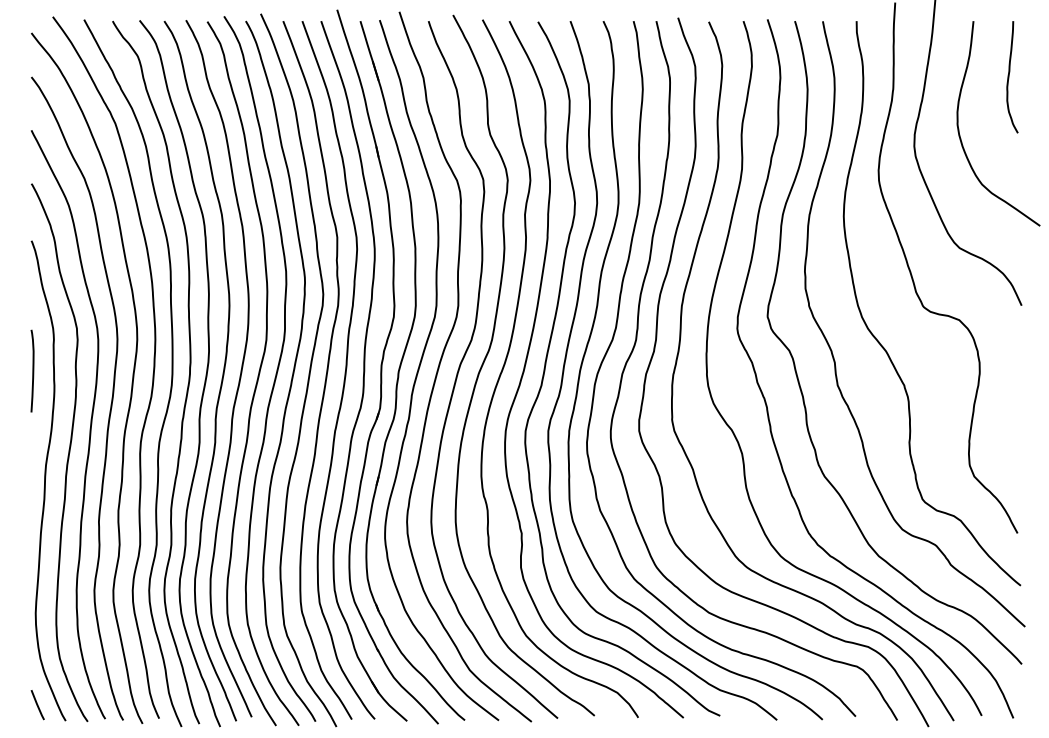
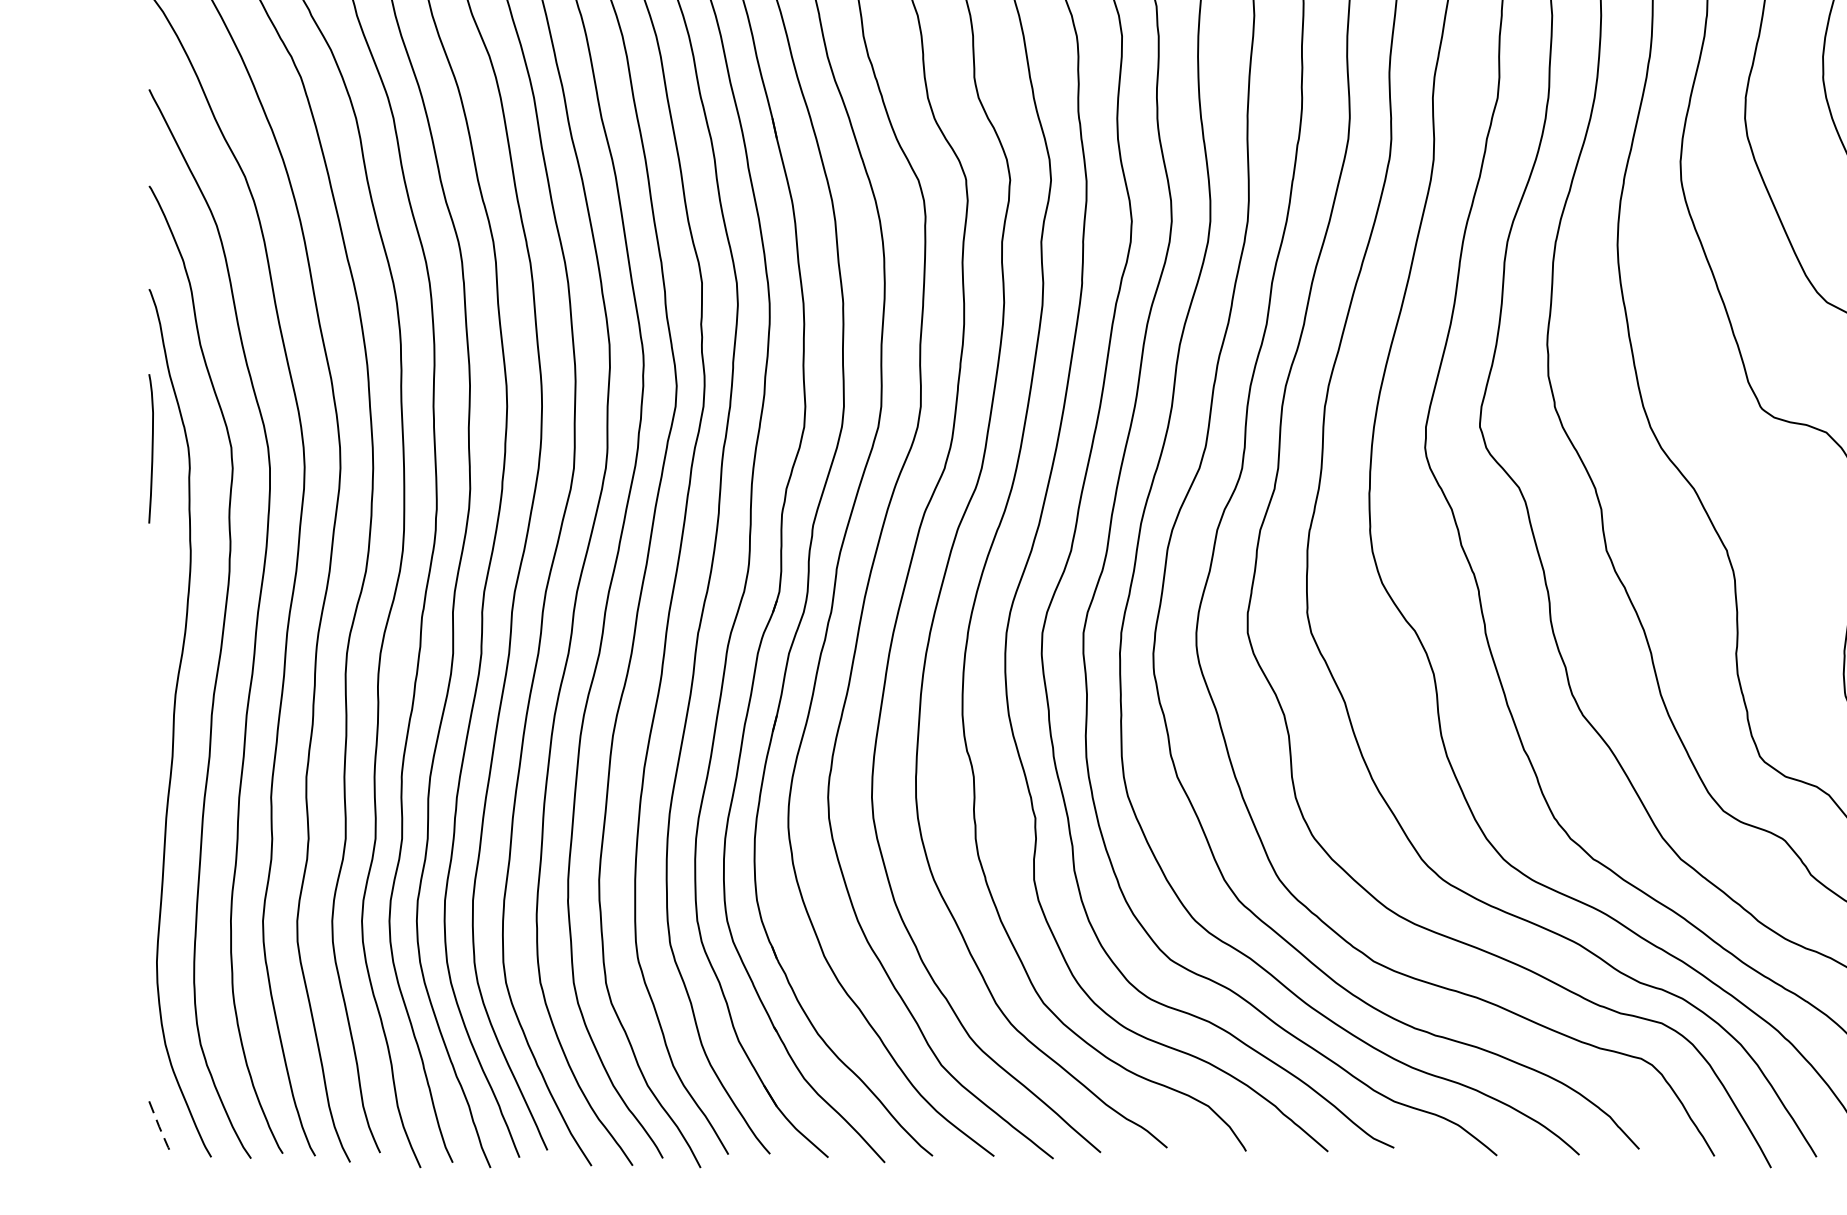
curve: (32, 370) -> (151, 447), moved
line: (37, 705) -> (160, 1129), solid -> dashed

